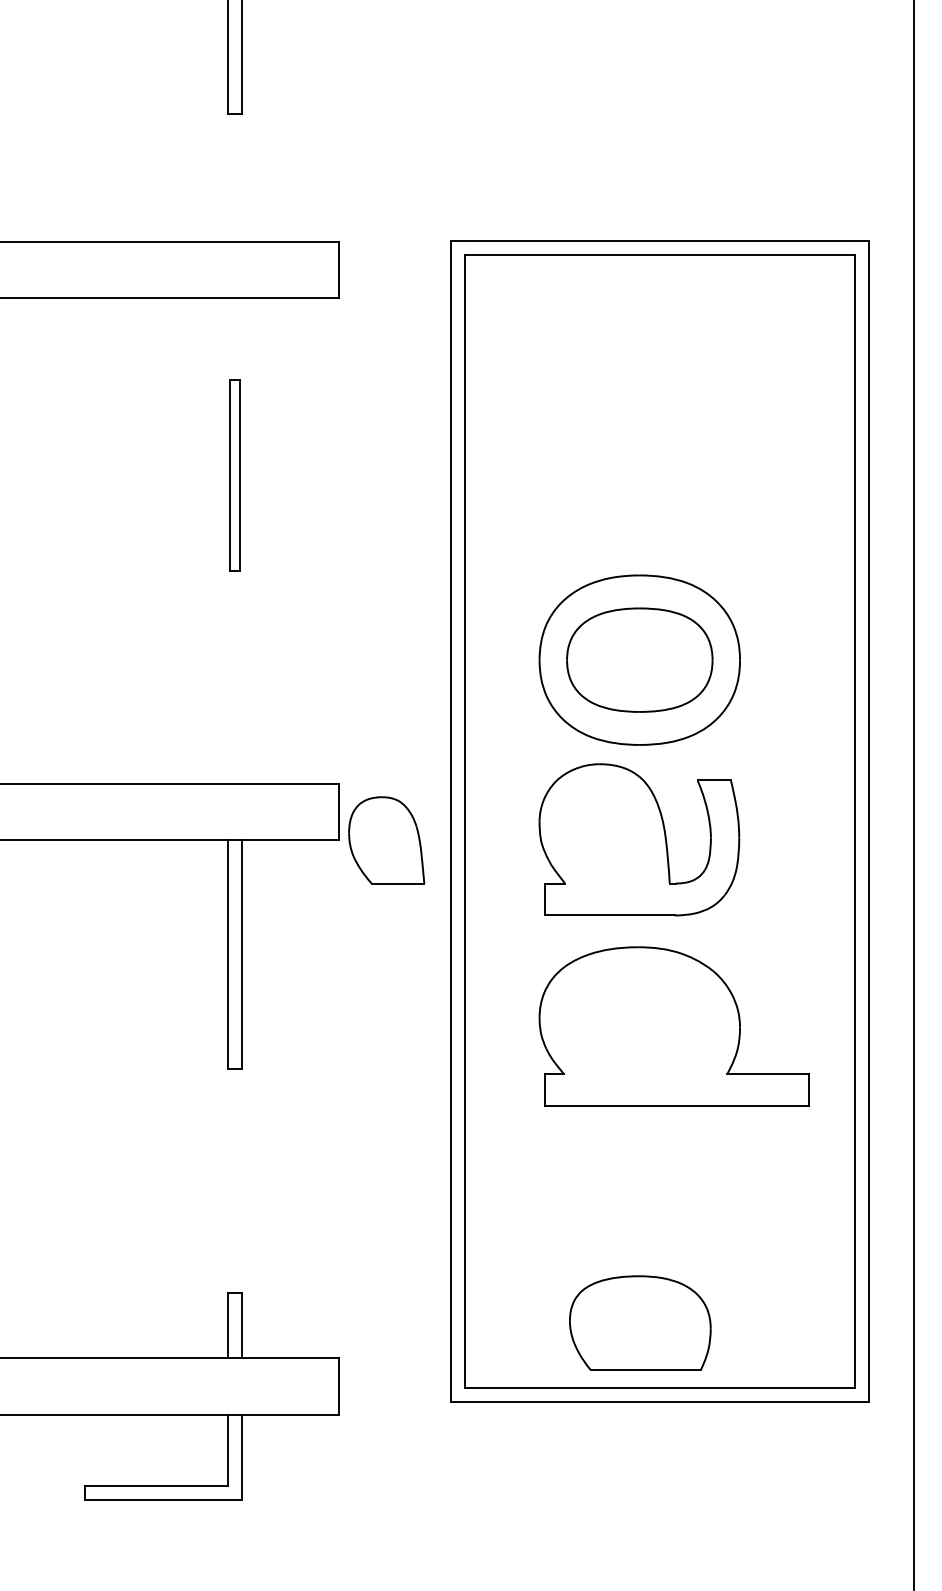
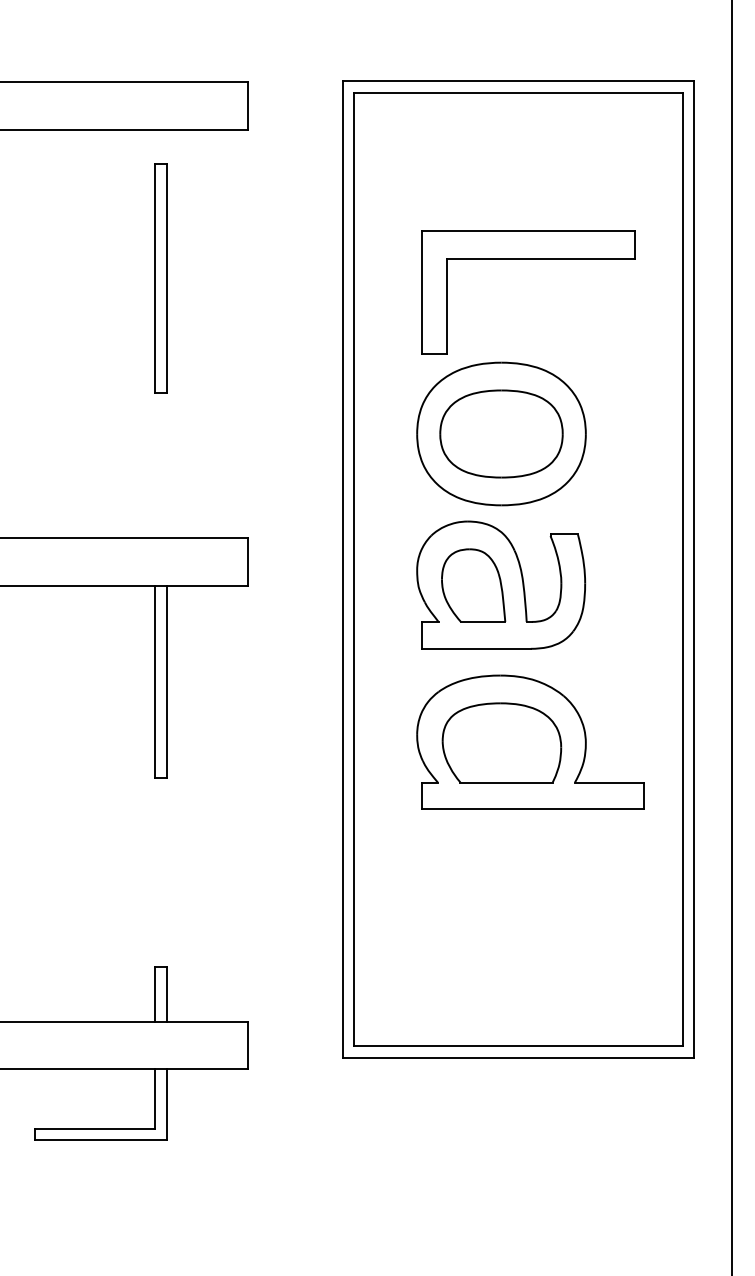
part: (671, 452) -> (528, 259), added
part: (234, 475) -> (160, 278), size x1.43
part: (386, 840) -> (473, 585), moved
part: (640, 1322) -> (502, 742), moved

